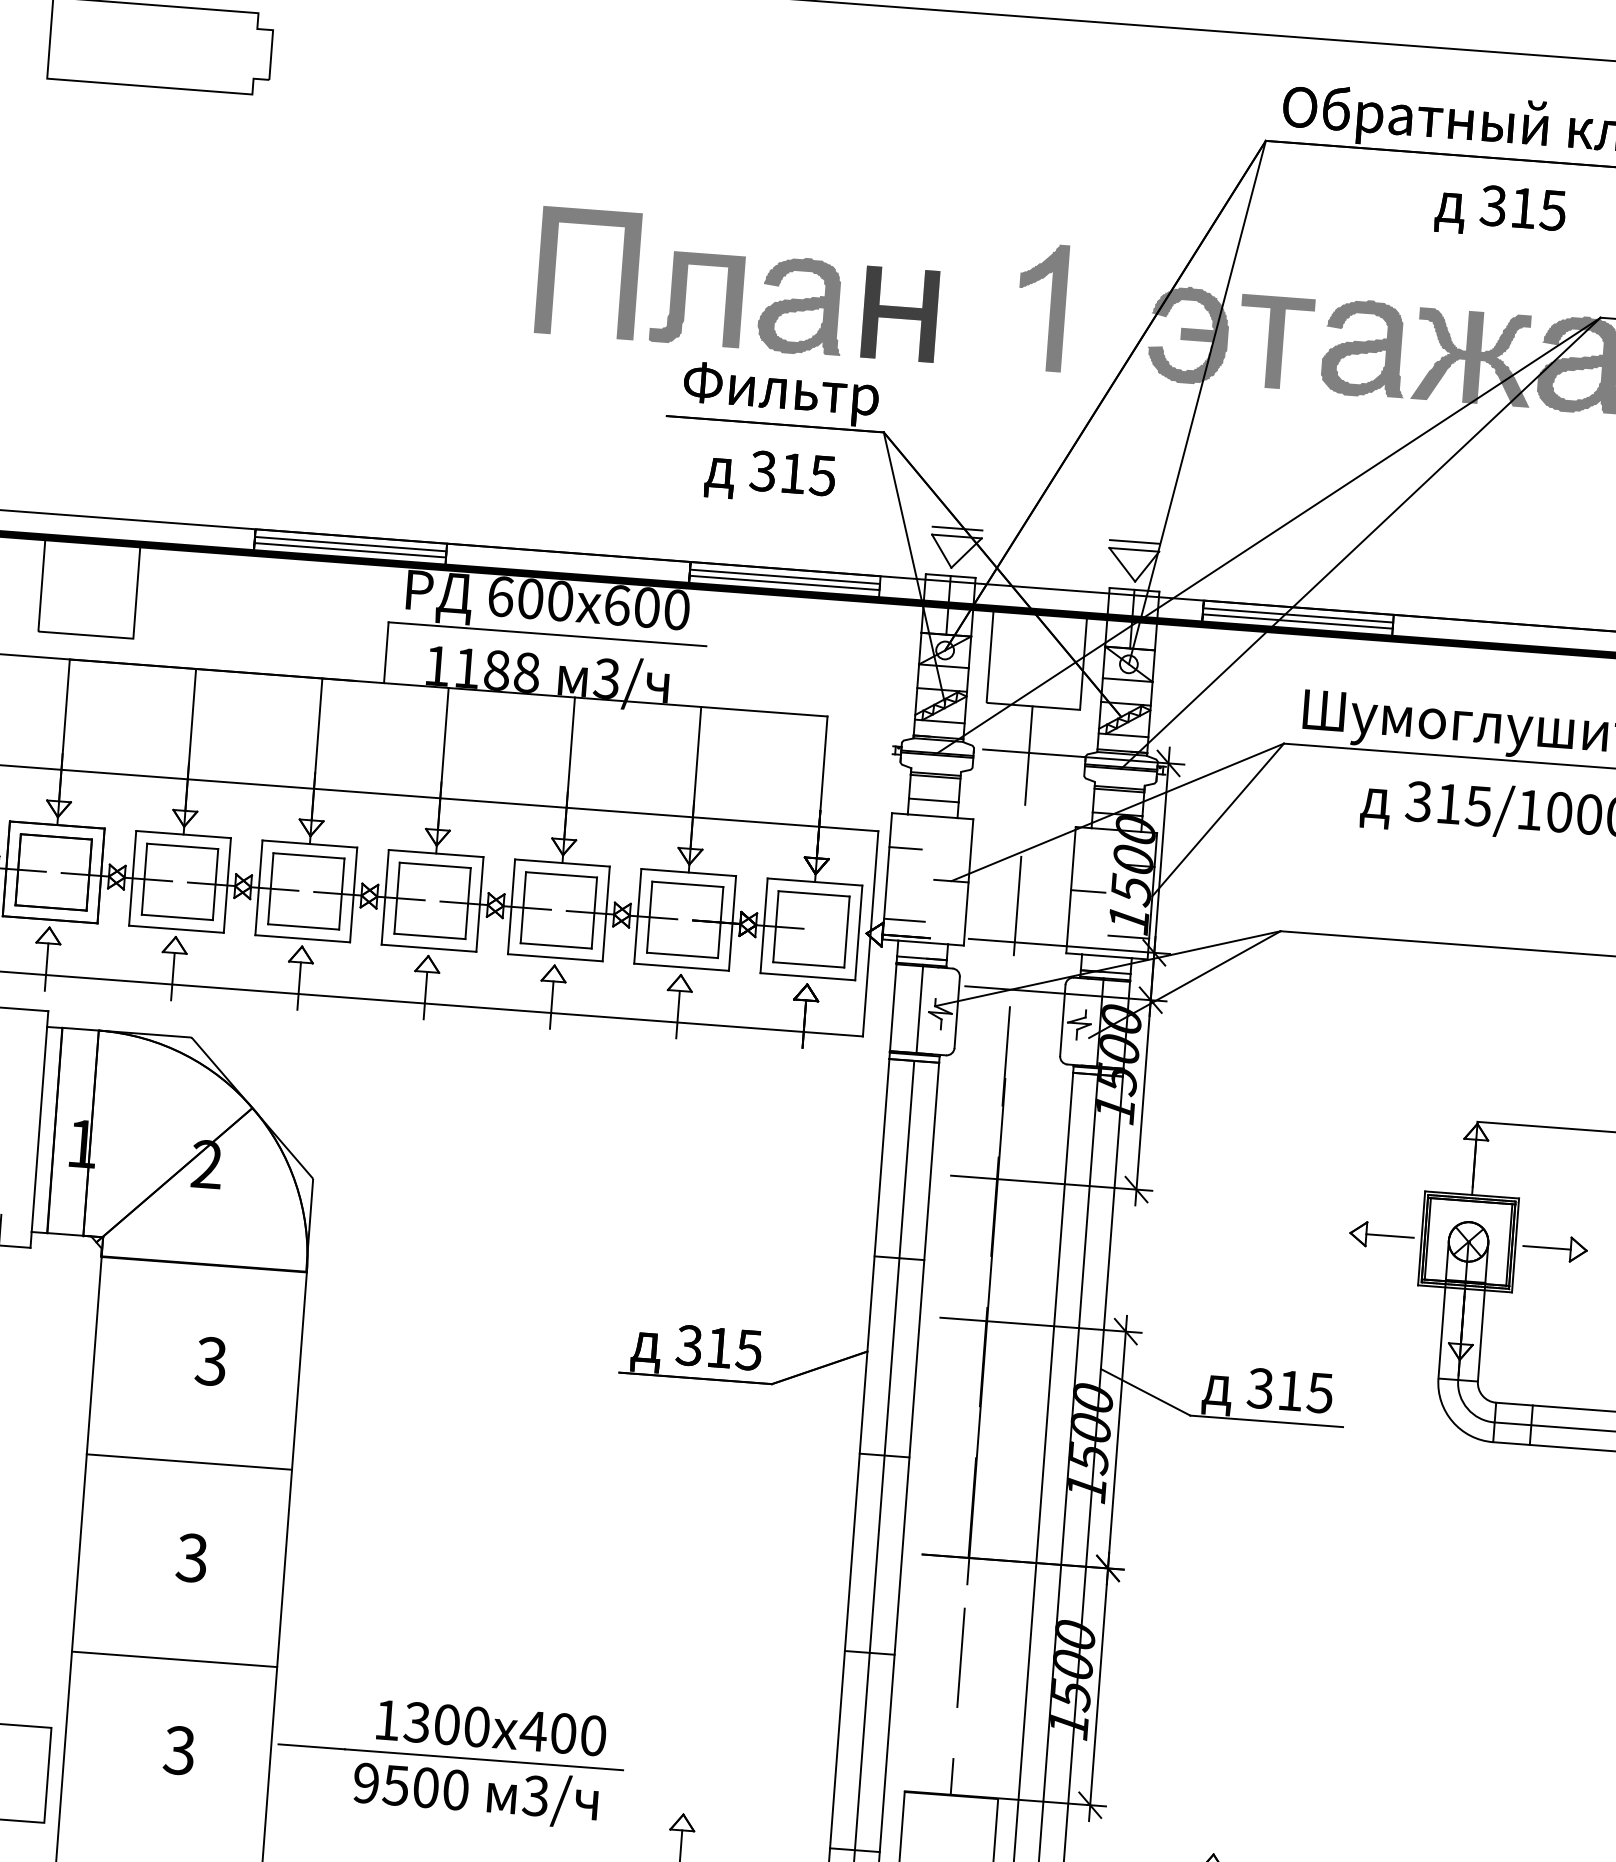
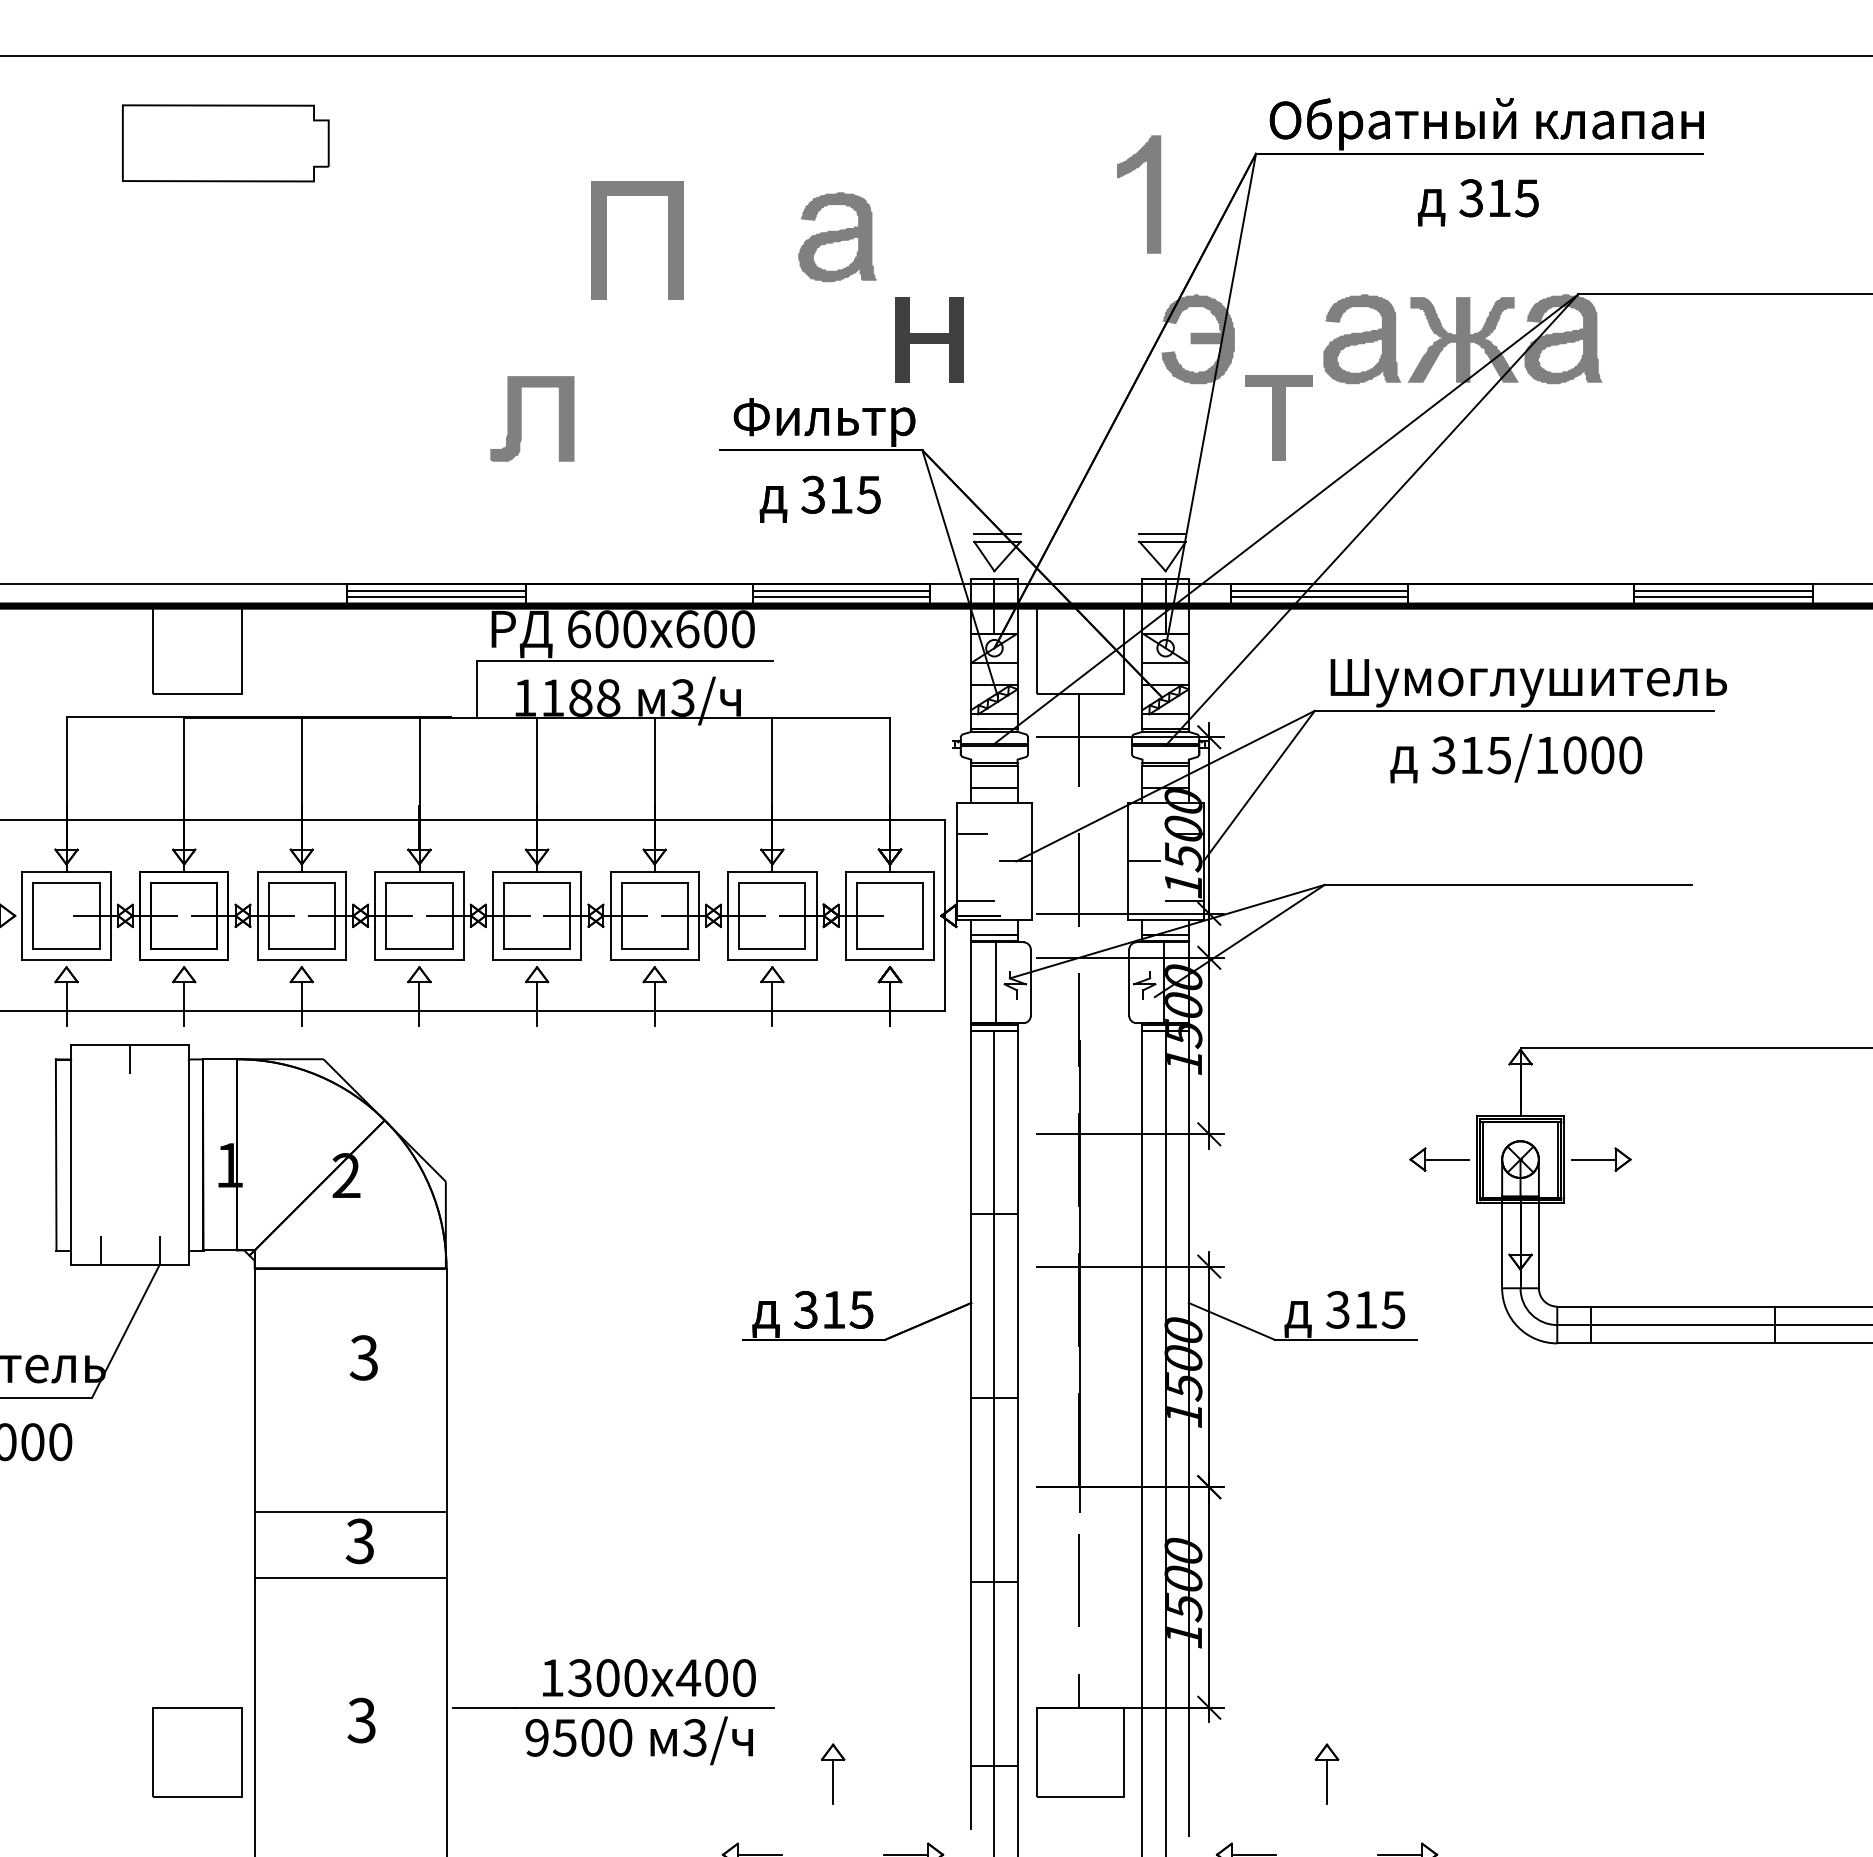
part: (554, 270) -> (606, 240), moved
part: (685, 297) -> (521, 418), moved
part: (801, 305) -> (837, 236), moved
part: (1050, 307) -> (1147, 194), moved
part: (1274, 342) -> (1278, 417), moved
line: (188, 1461) -> (350, 1511), moved
line: (174, 1659) -> (350, 1578), moved

